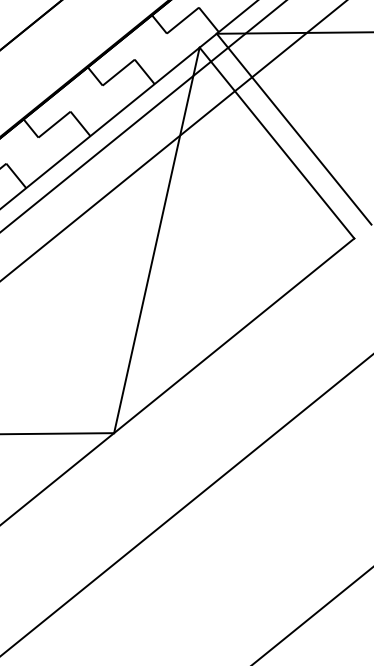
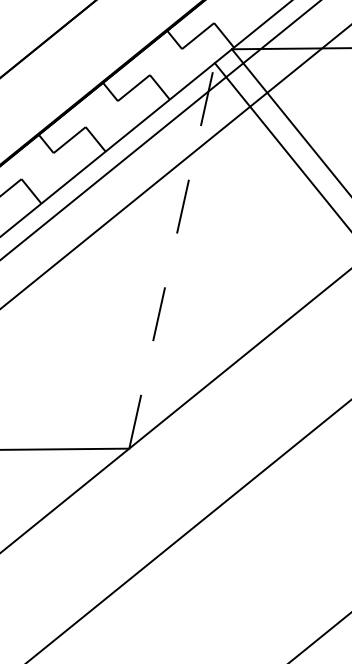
line: (157, 239) -> (172, 255), solid -> dashed

